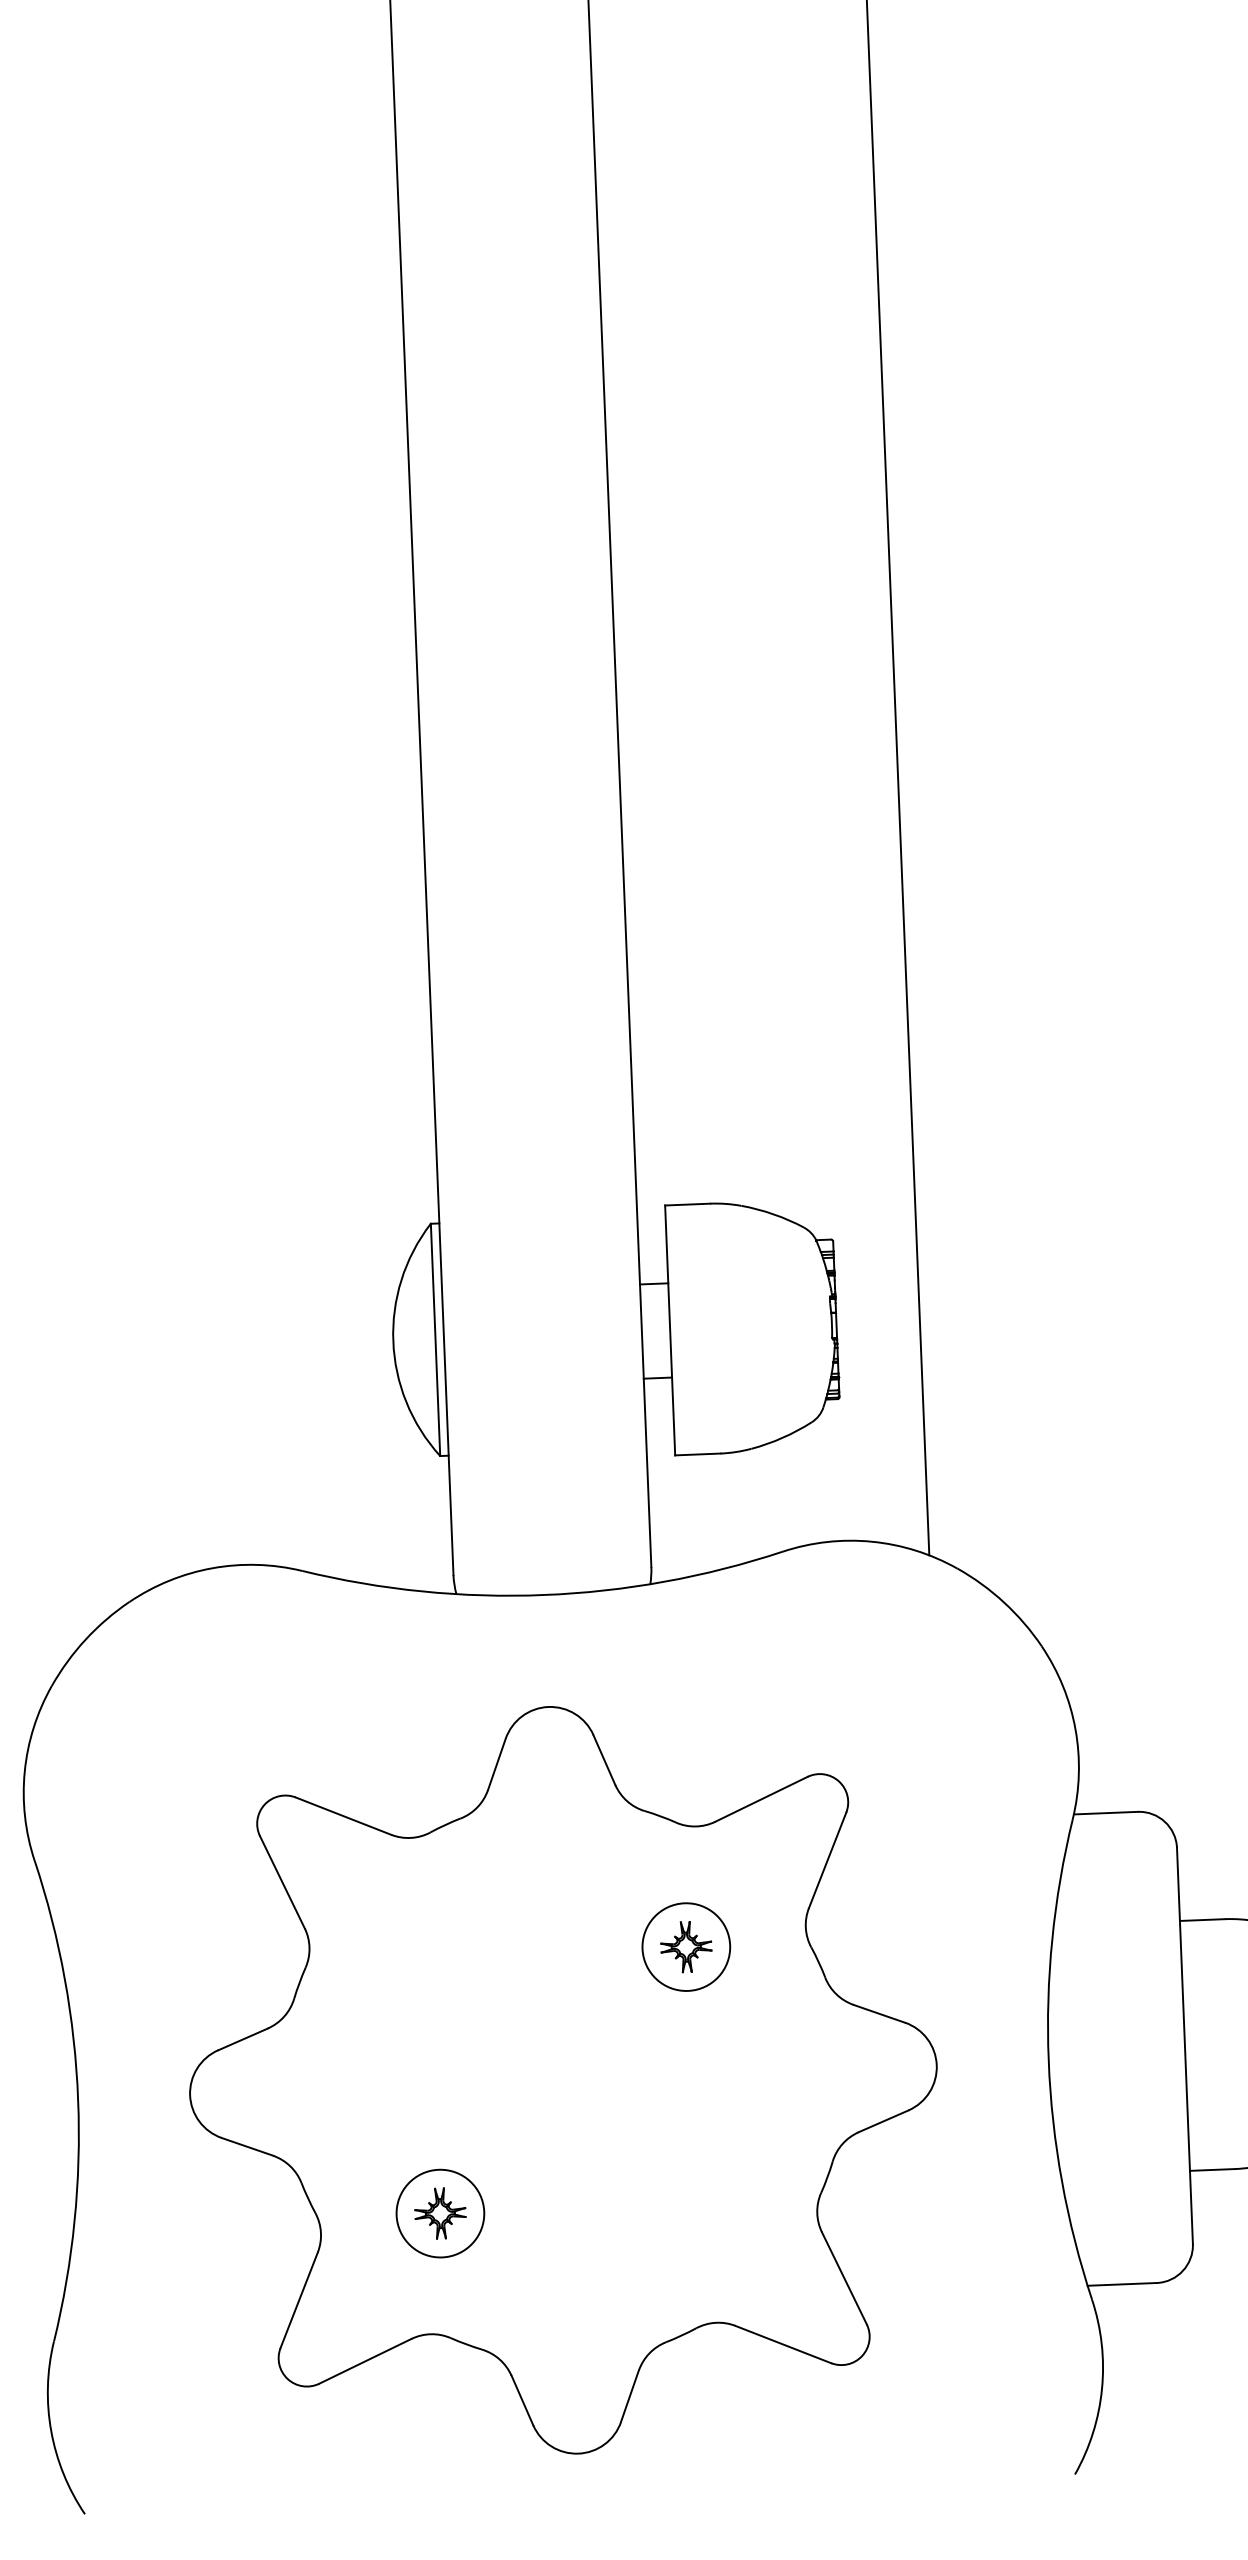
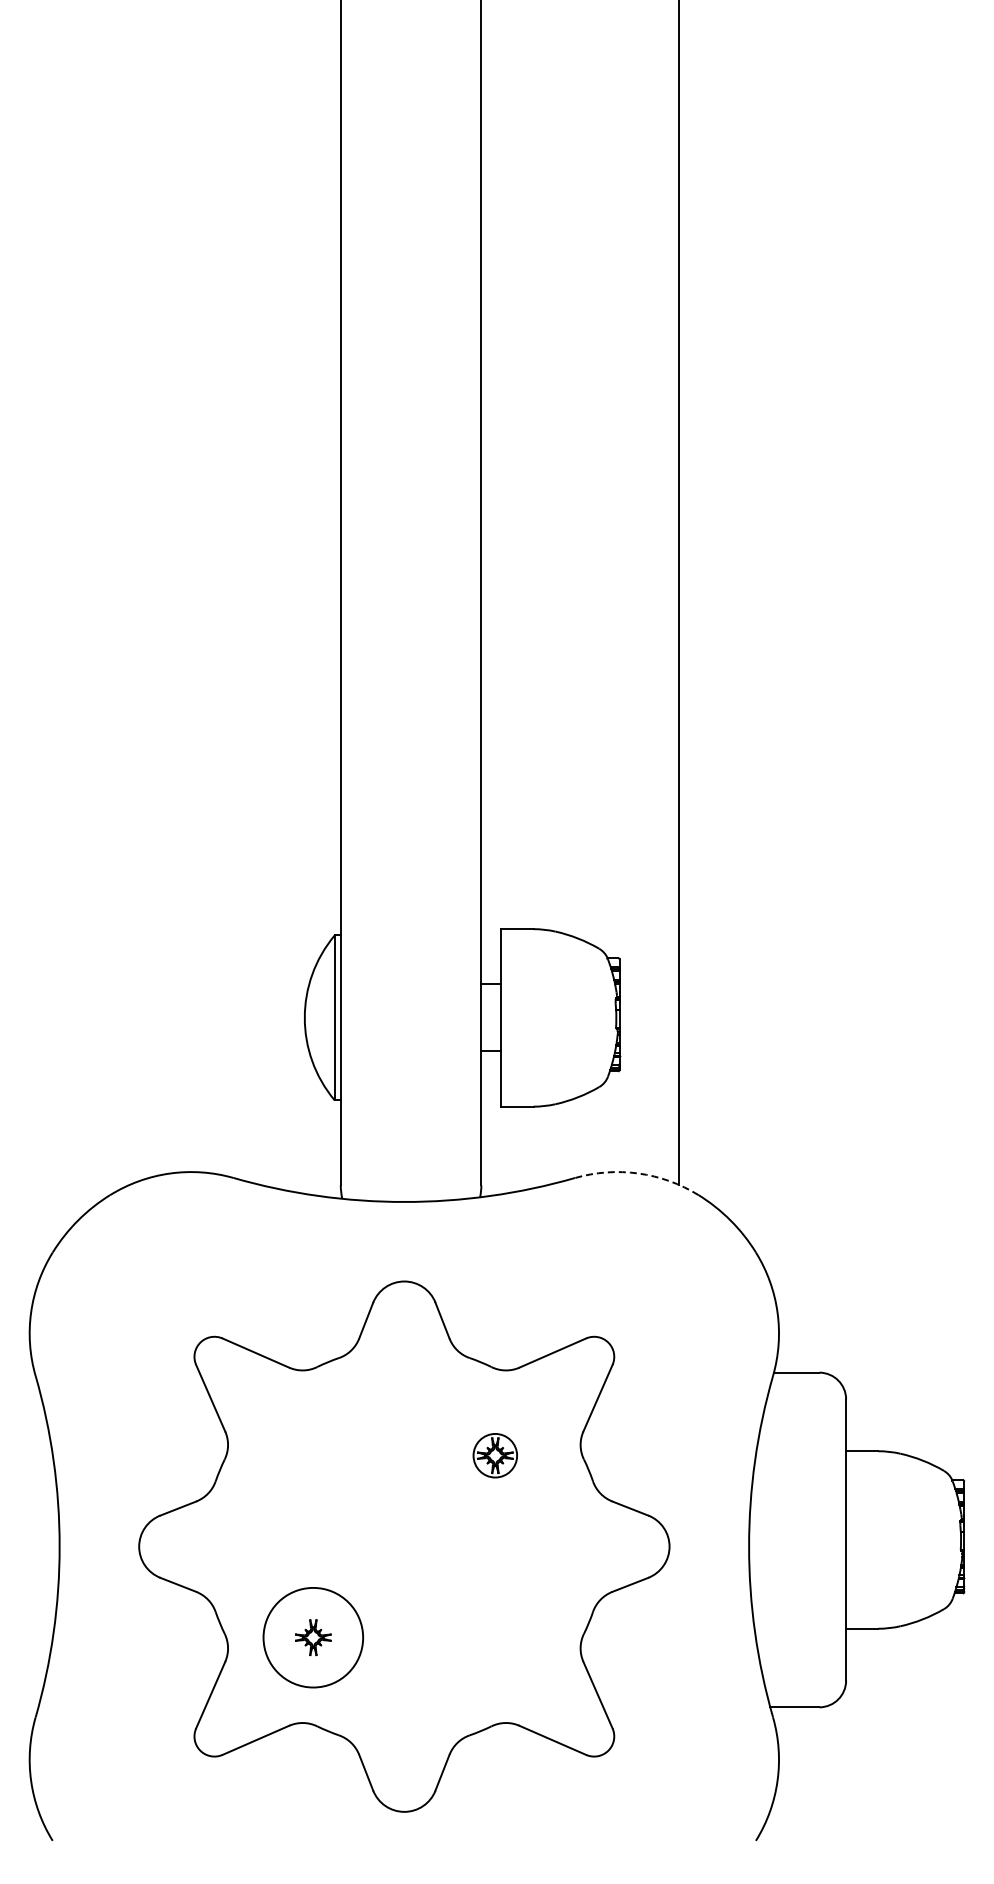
arc: (871, 1541) -> (638, 1173), solid -> dashed
circle: (686, 1946) -> (495, 1455), size x0.7
circle: (440, 2213) -> (313, 1637), size x1.6

